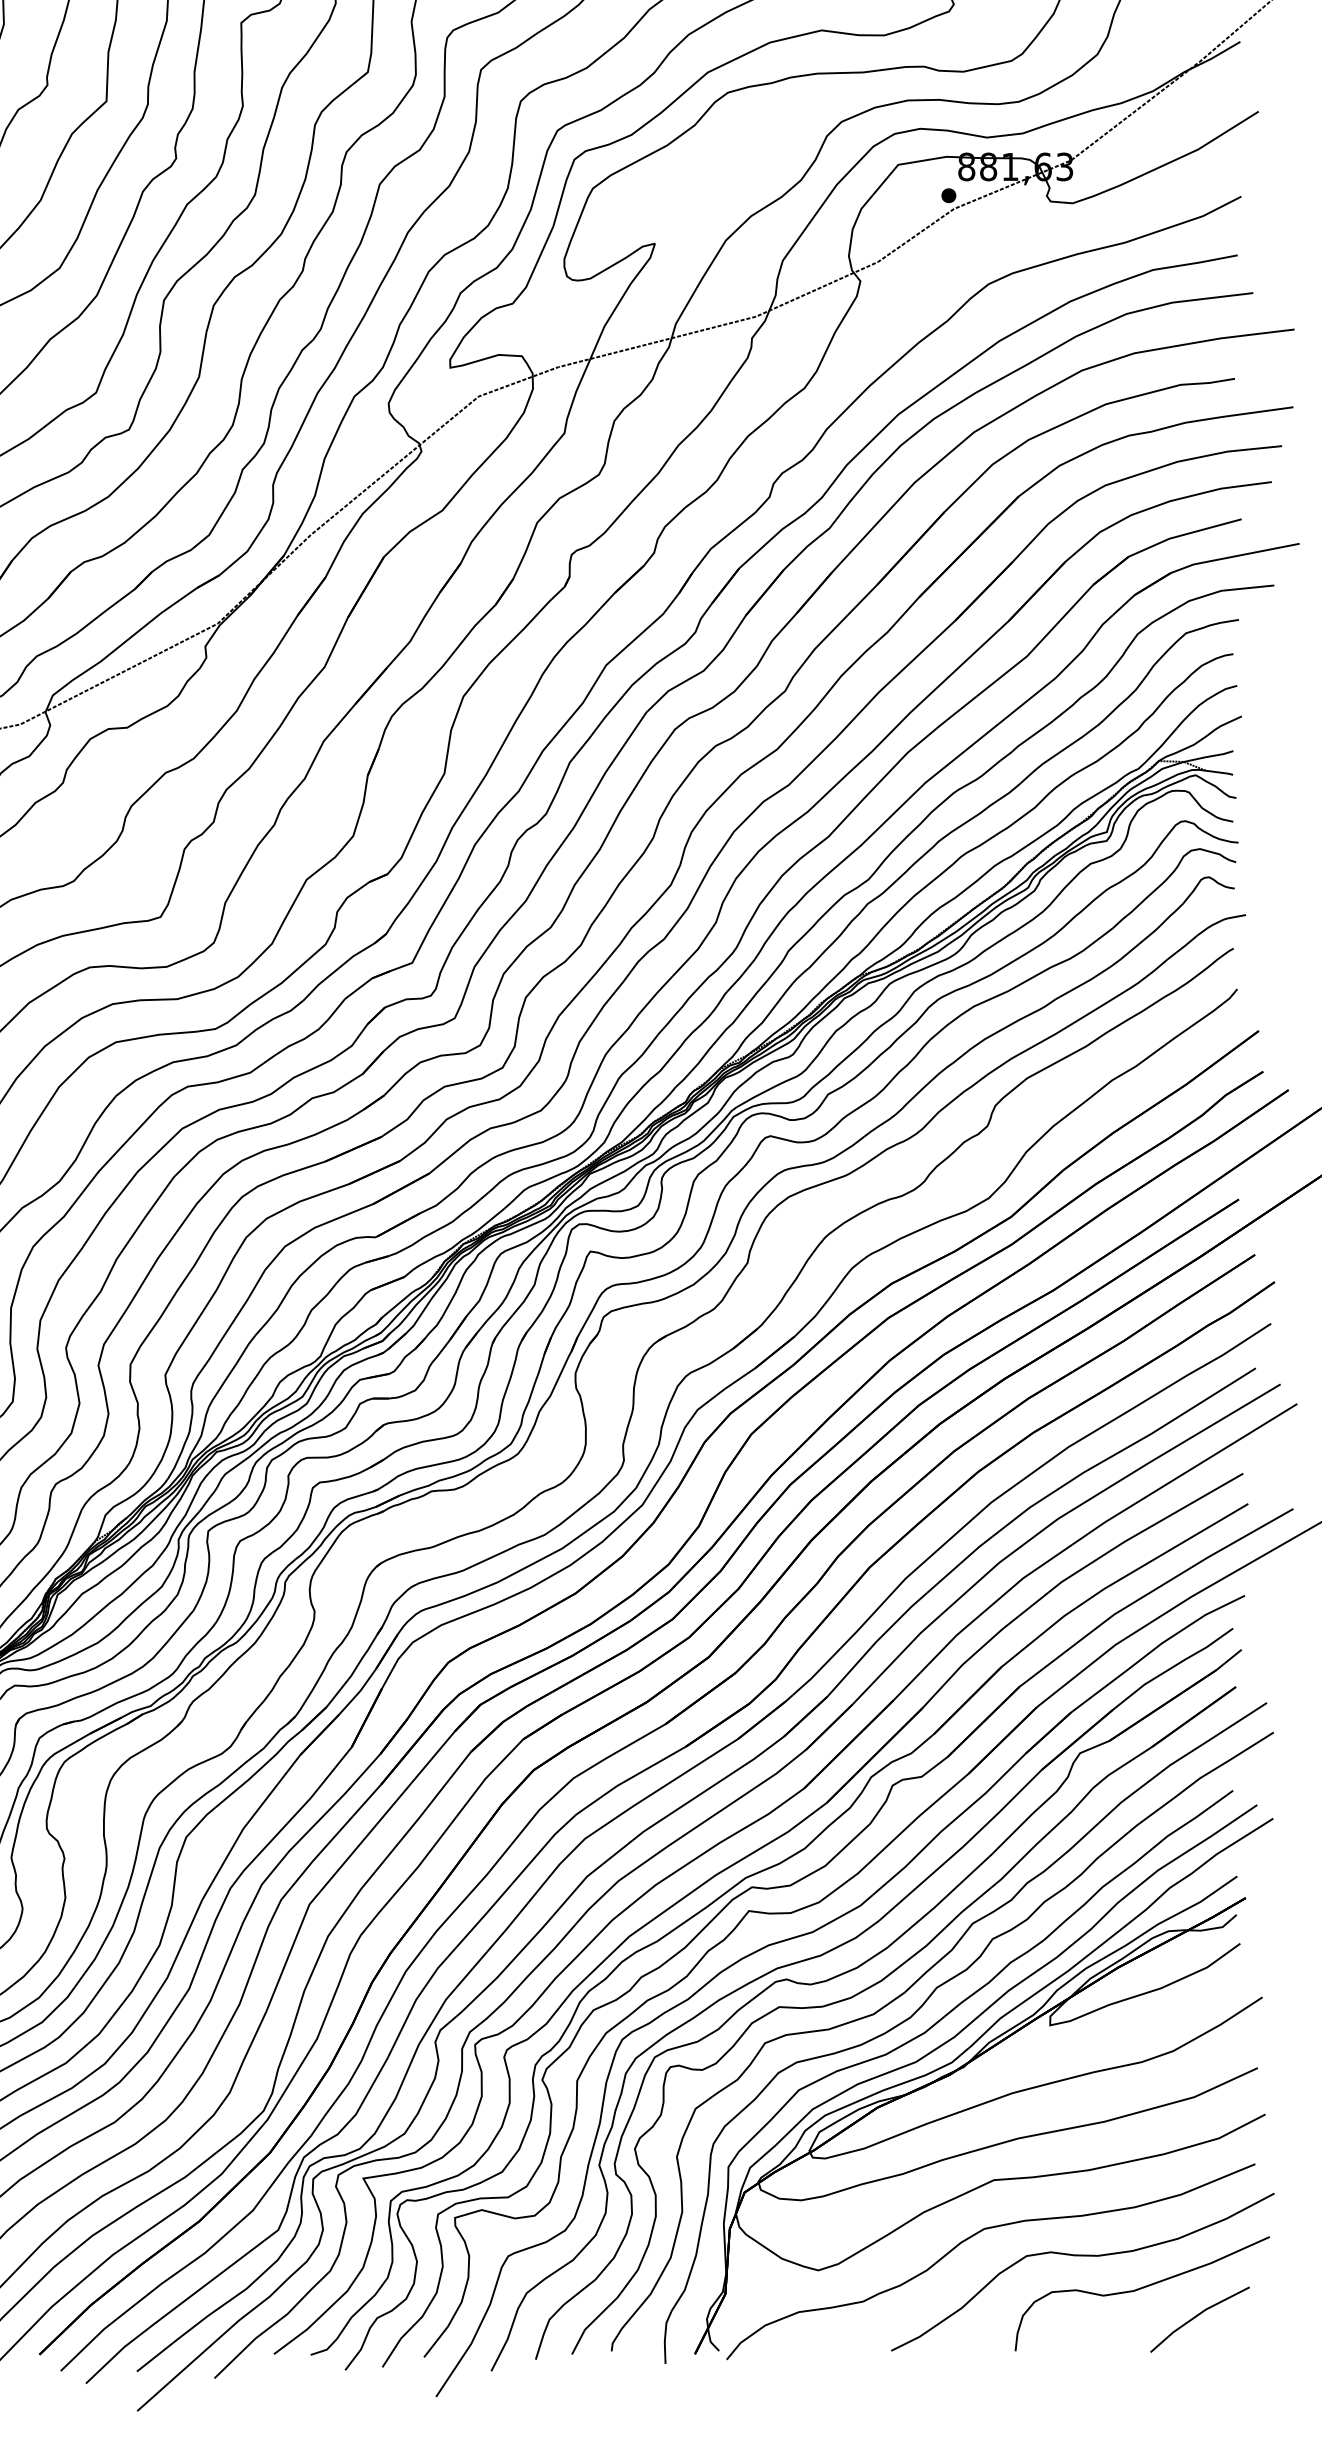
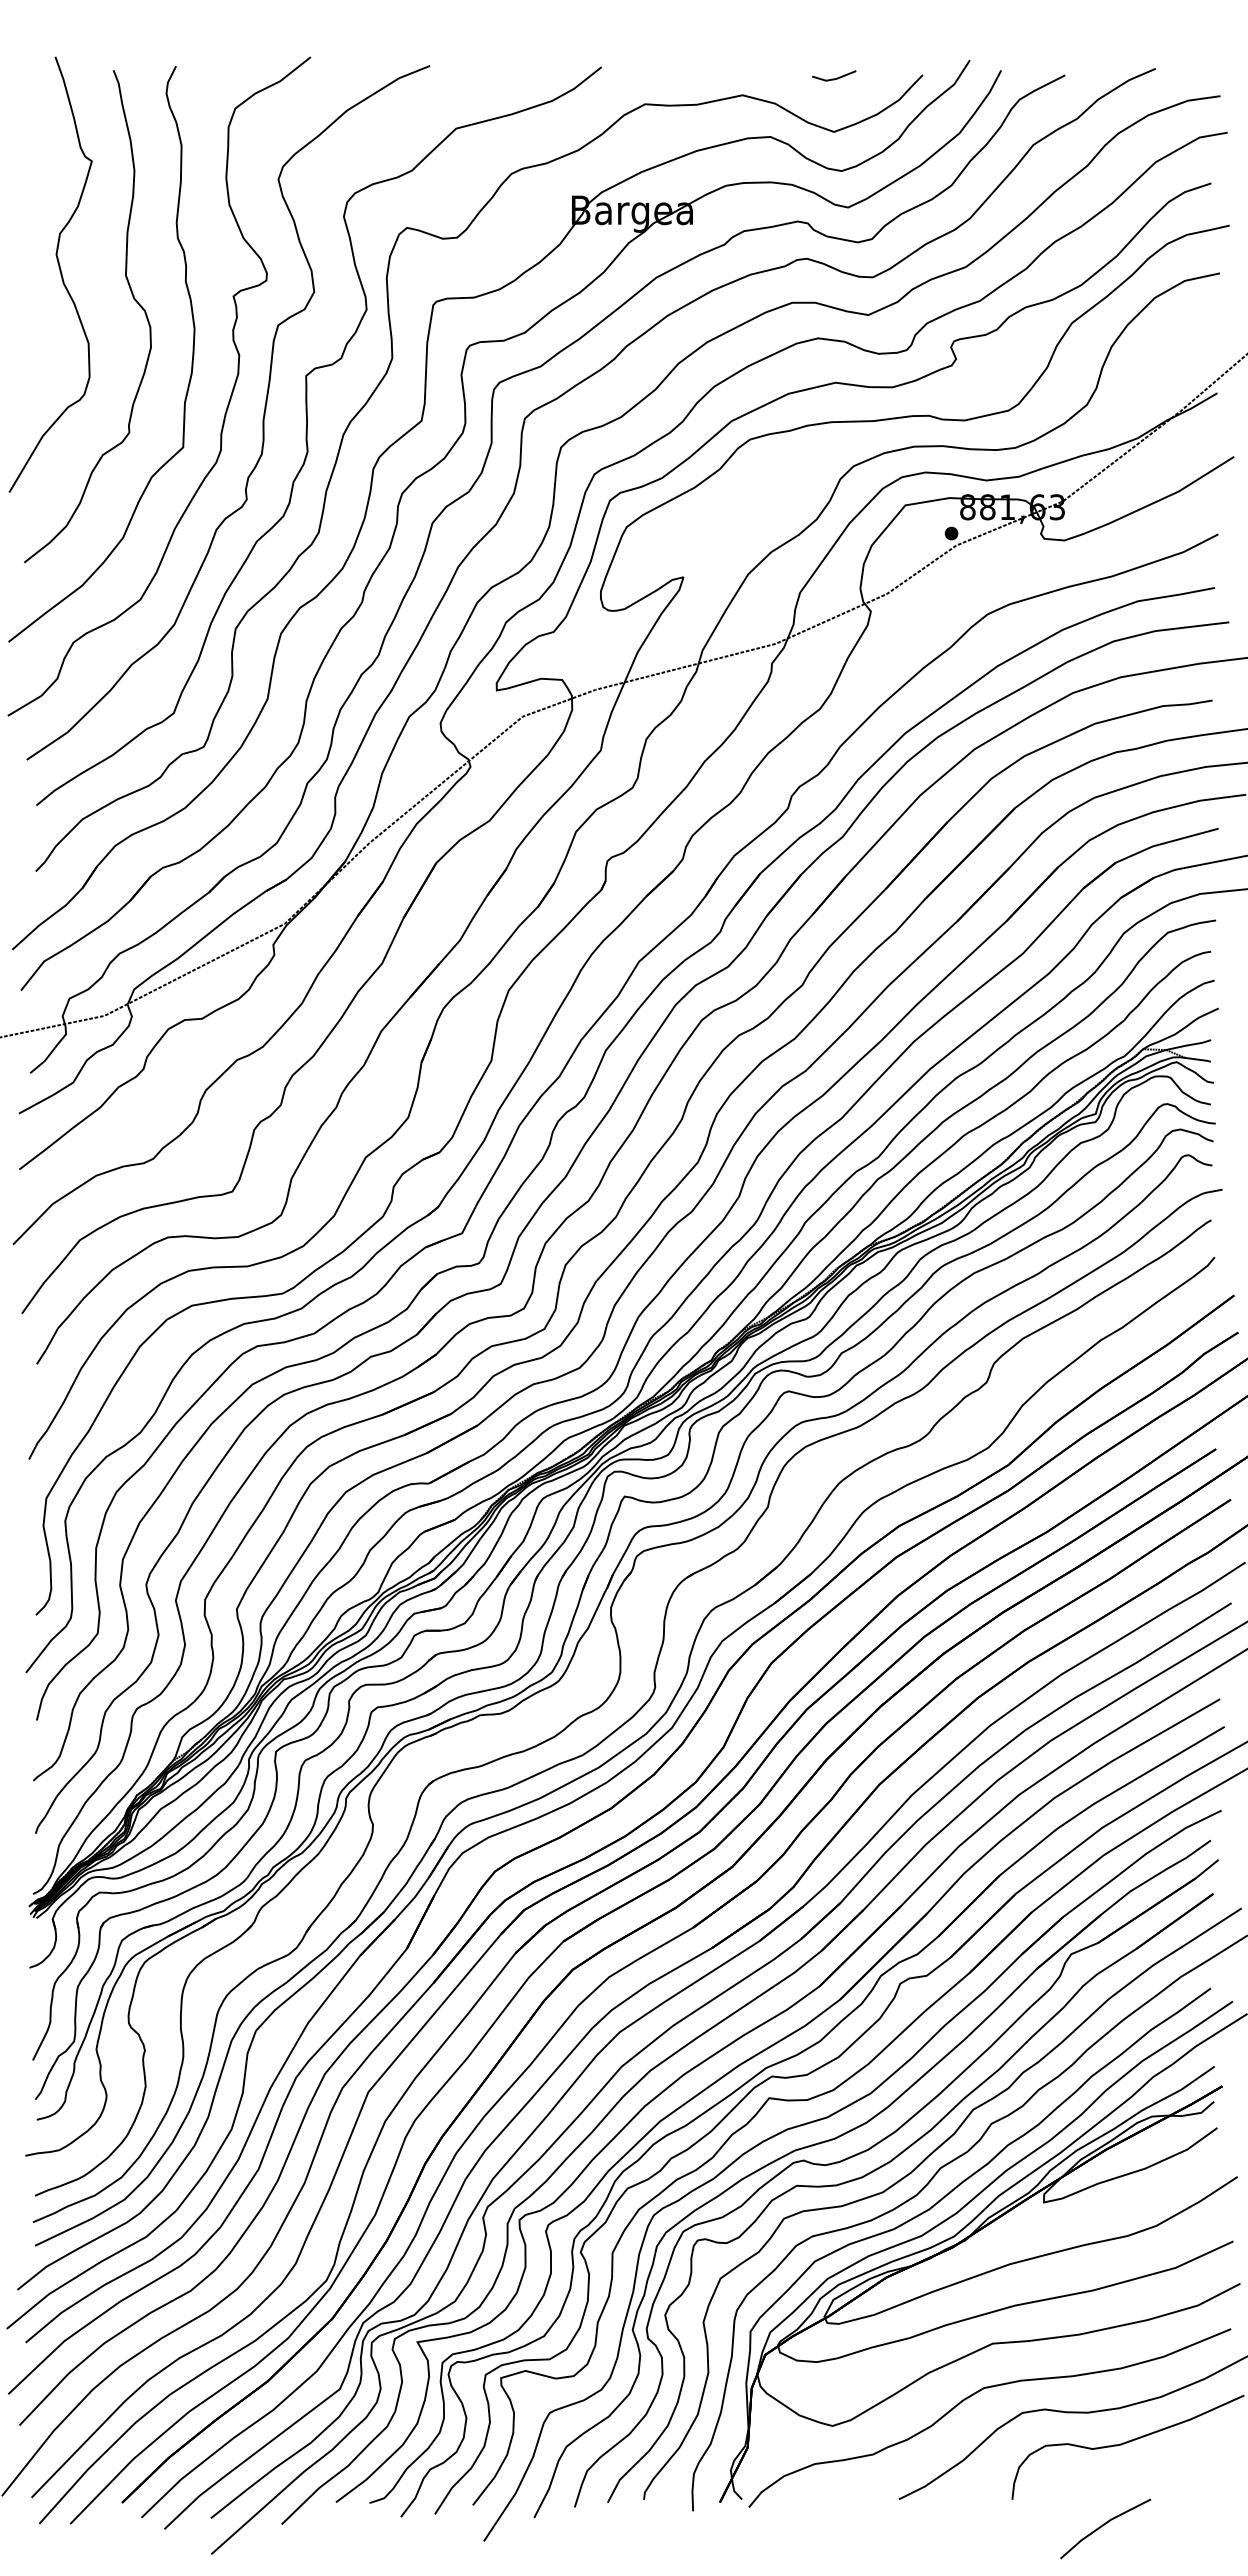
line: (1197, 2317) -> (1103, 2526), moved

